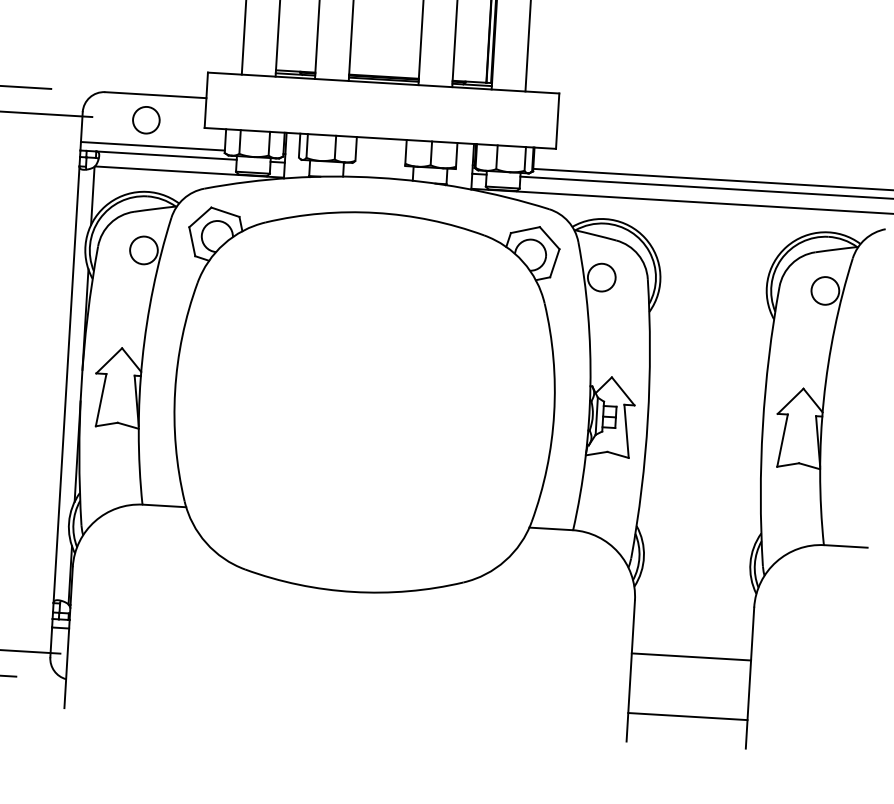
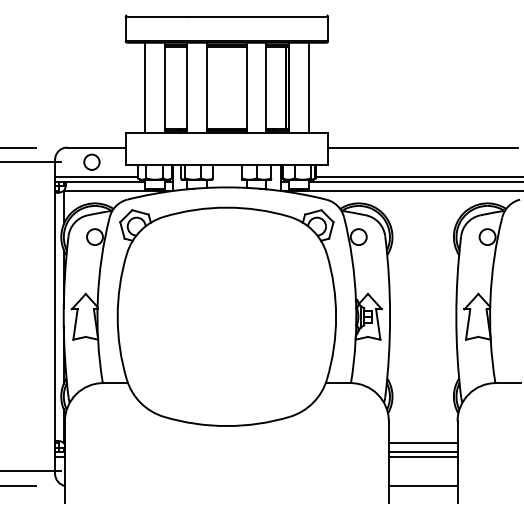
line: (723, 128) -> (423, 147), added
line: (691, 642) -> (422, 443), added
line: (689, 664) -> (422, 456), added

